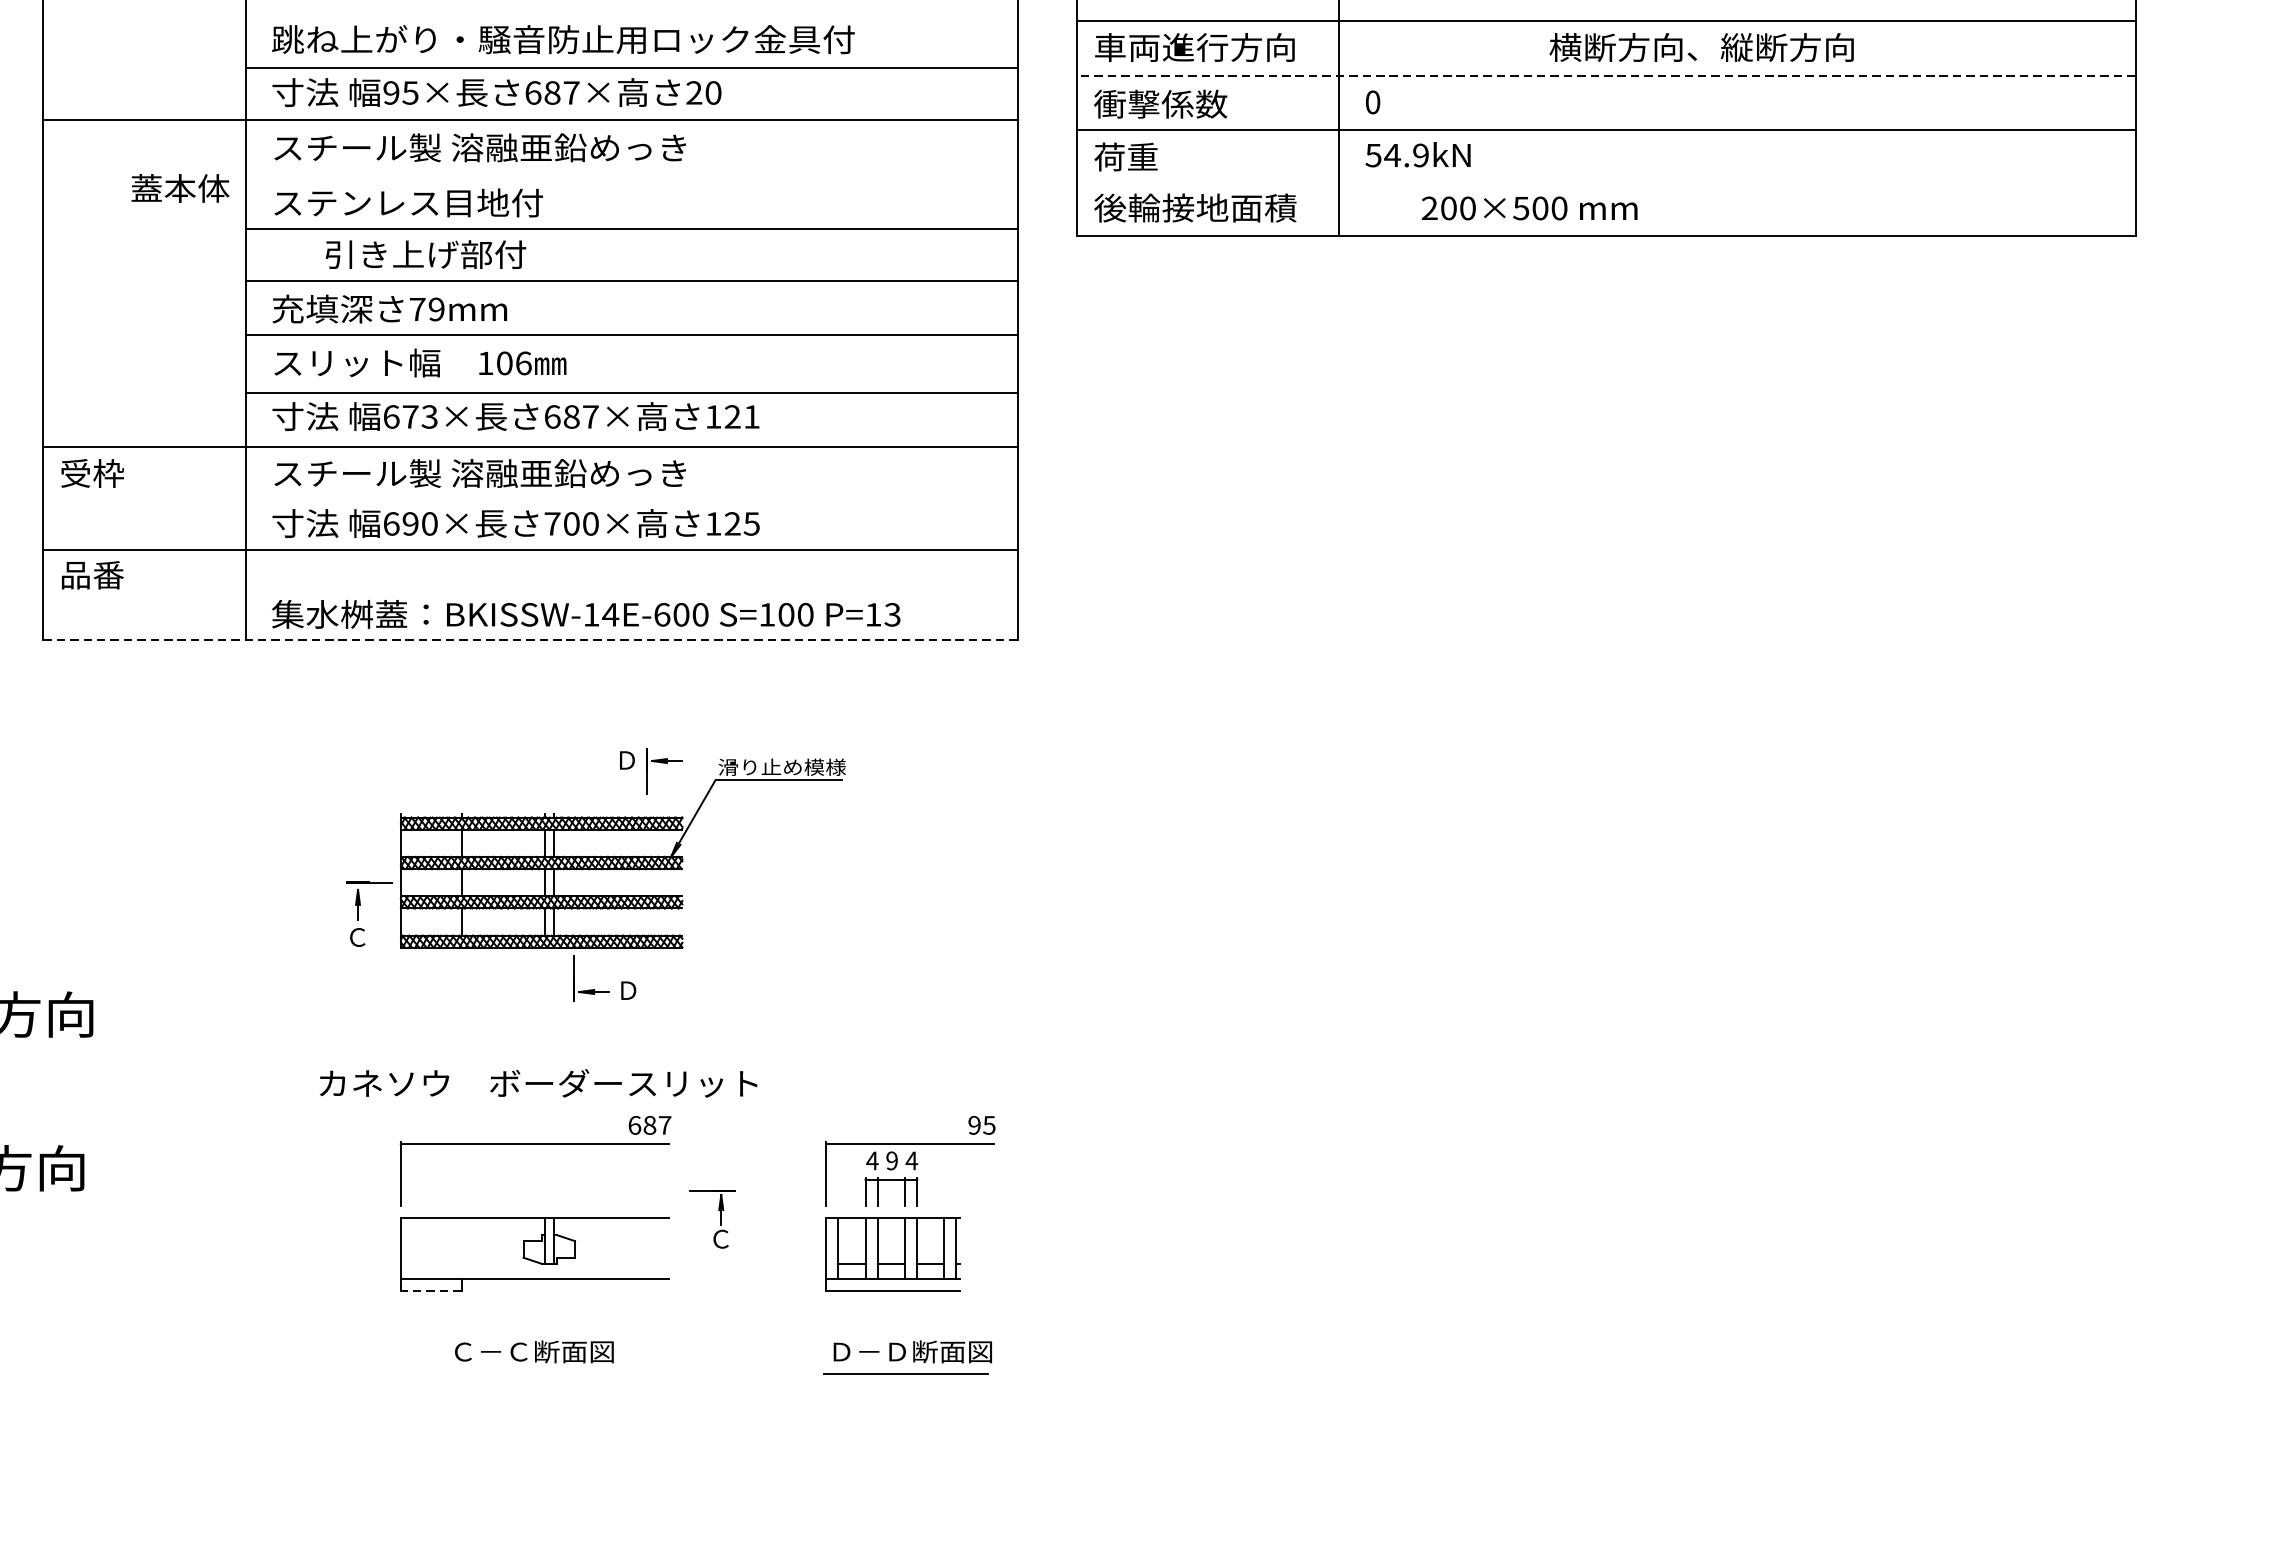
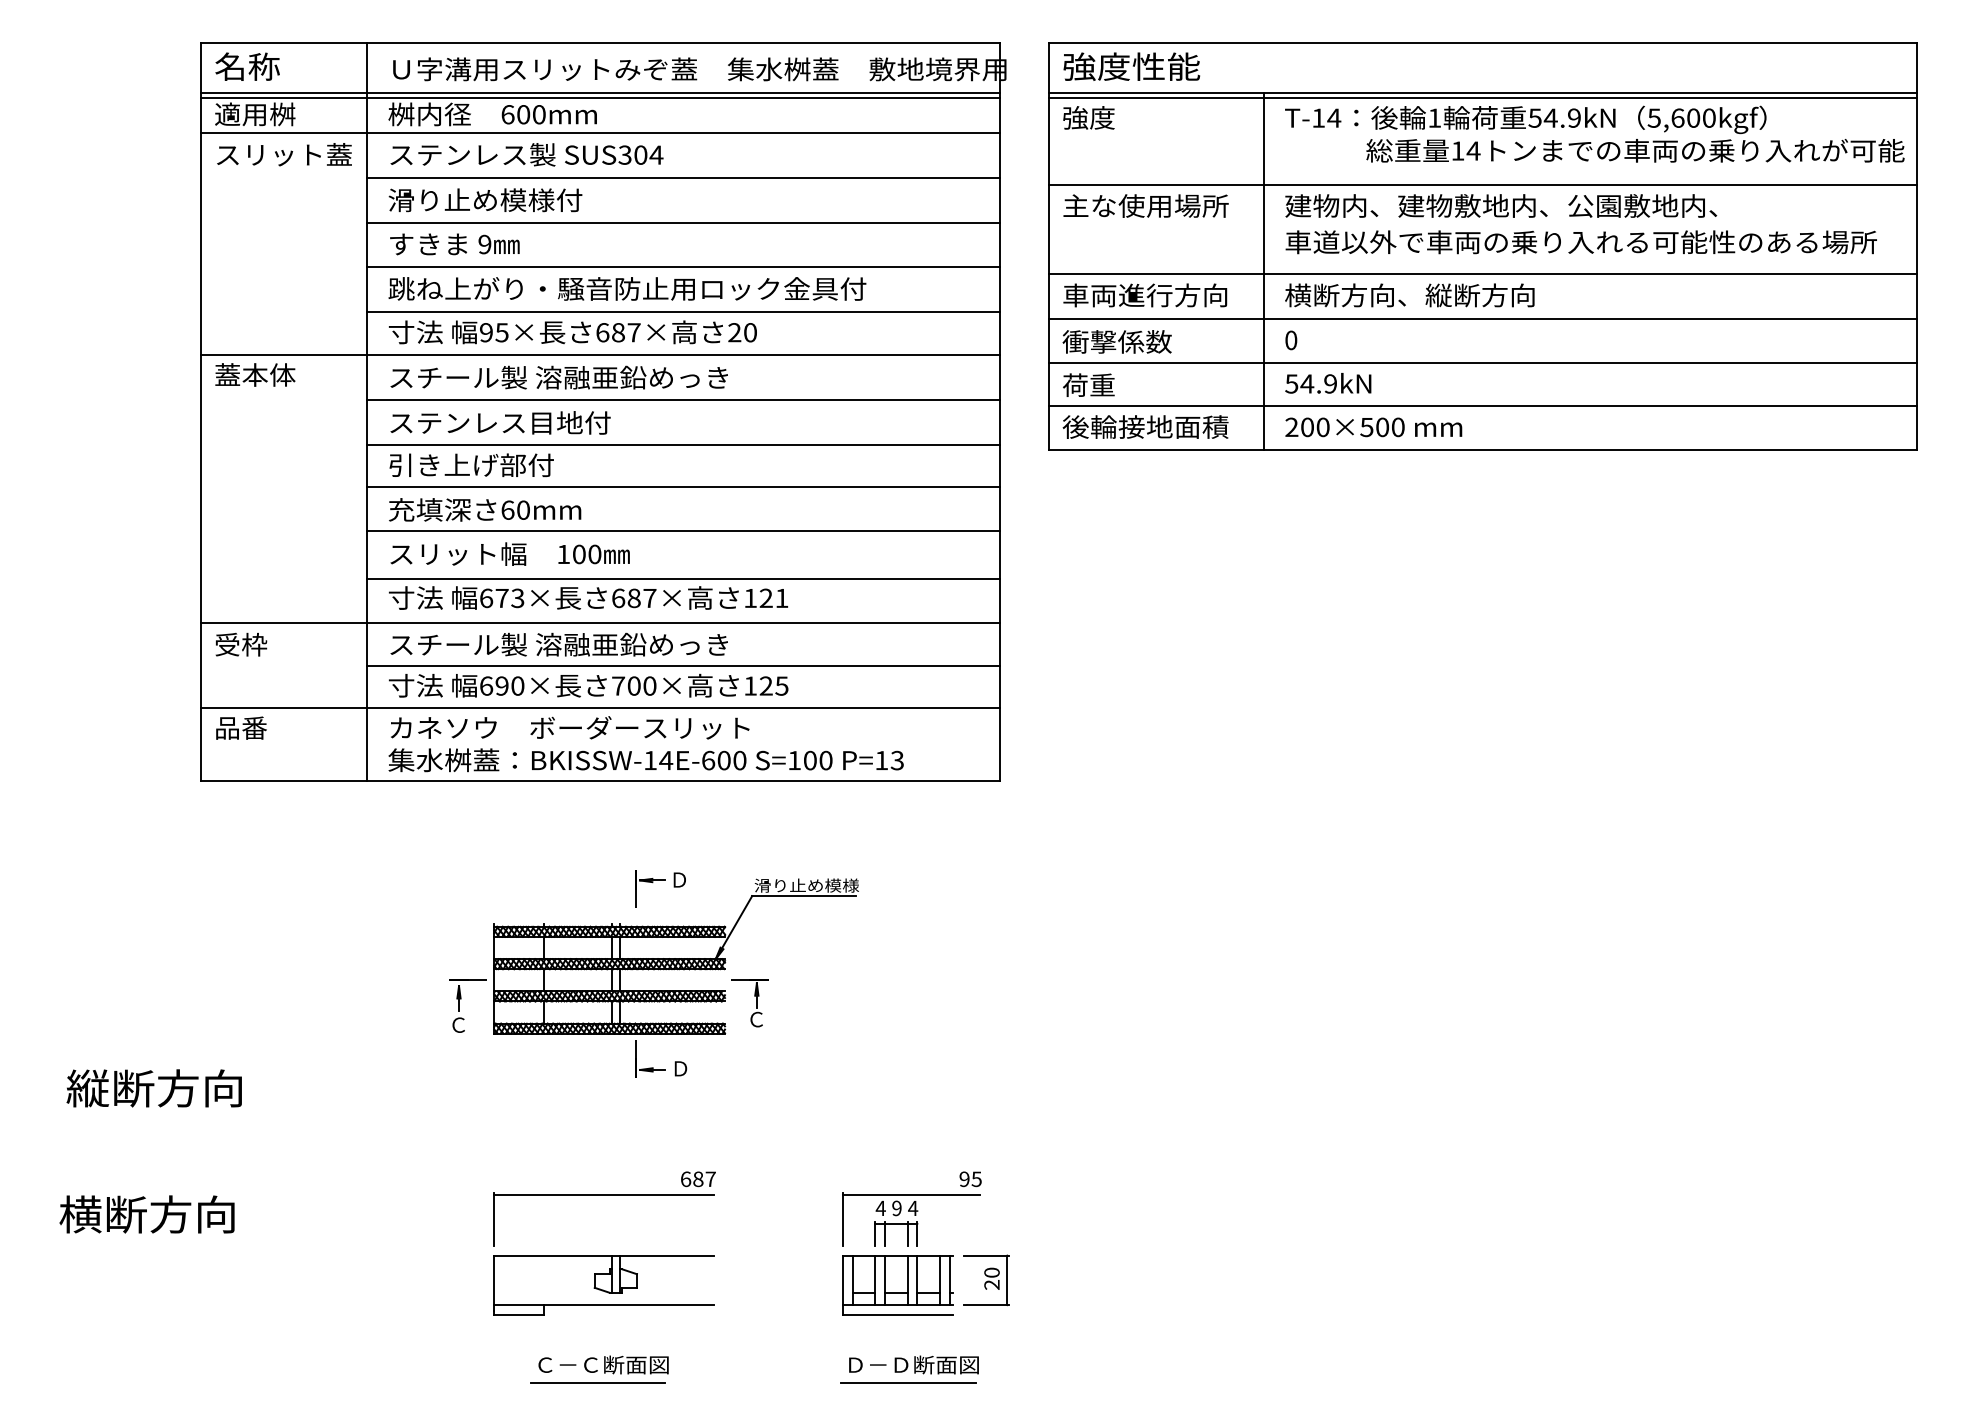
line: (630, 13) -> (682, 267), added
text: (1701, 47) -> (1409, 295), moved
line: (1606, 75) -> (1482, 318), dashed -> solid
line: (630, 174) -> (682, 399), added
line: (1606, 181) -> (1482, 405), added
text: (180, 187) -> (255, 374), moved
text: (1529, 208) -> (1373, 427), moved
text: (425, 254) -> (471, 465), moved
text: (426, 308) -> (515, 509), 79mm -> 60mm
text: (523, 363) -> (594, 554), 106 -> 100
line: (630, 498) -> (682, 665), added
line: (530, 640) -> (600, 781), dashed -> solid
part: (664, 770) -> (650, 888), moved
text: (539, 1082) -> (570, 727), moved
part: (720, 1219) -> (756, 1003), moved
part: (1001, 1248) -> (986, 1280), added
line: (431, 1291) -> (519, 1315), dashed -> solid
line: (526, 1374) -> (597, 1383), added

